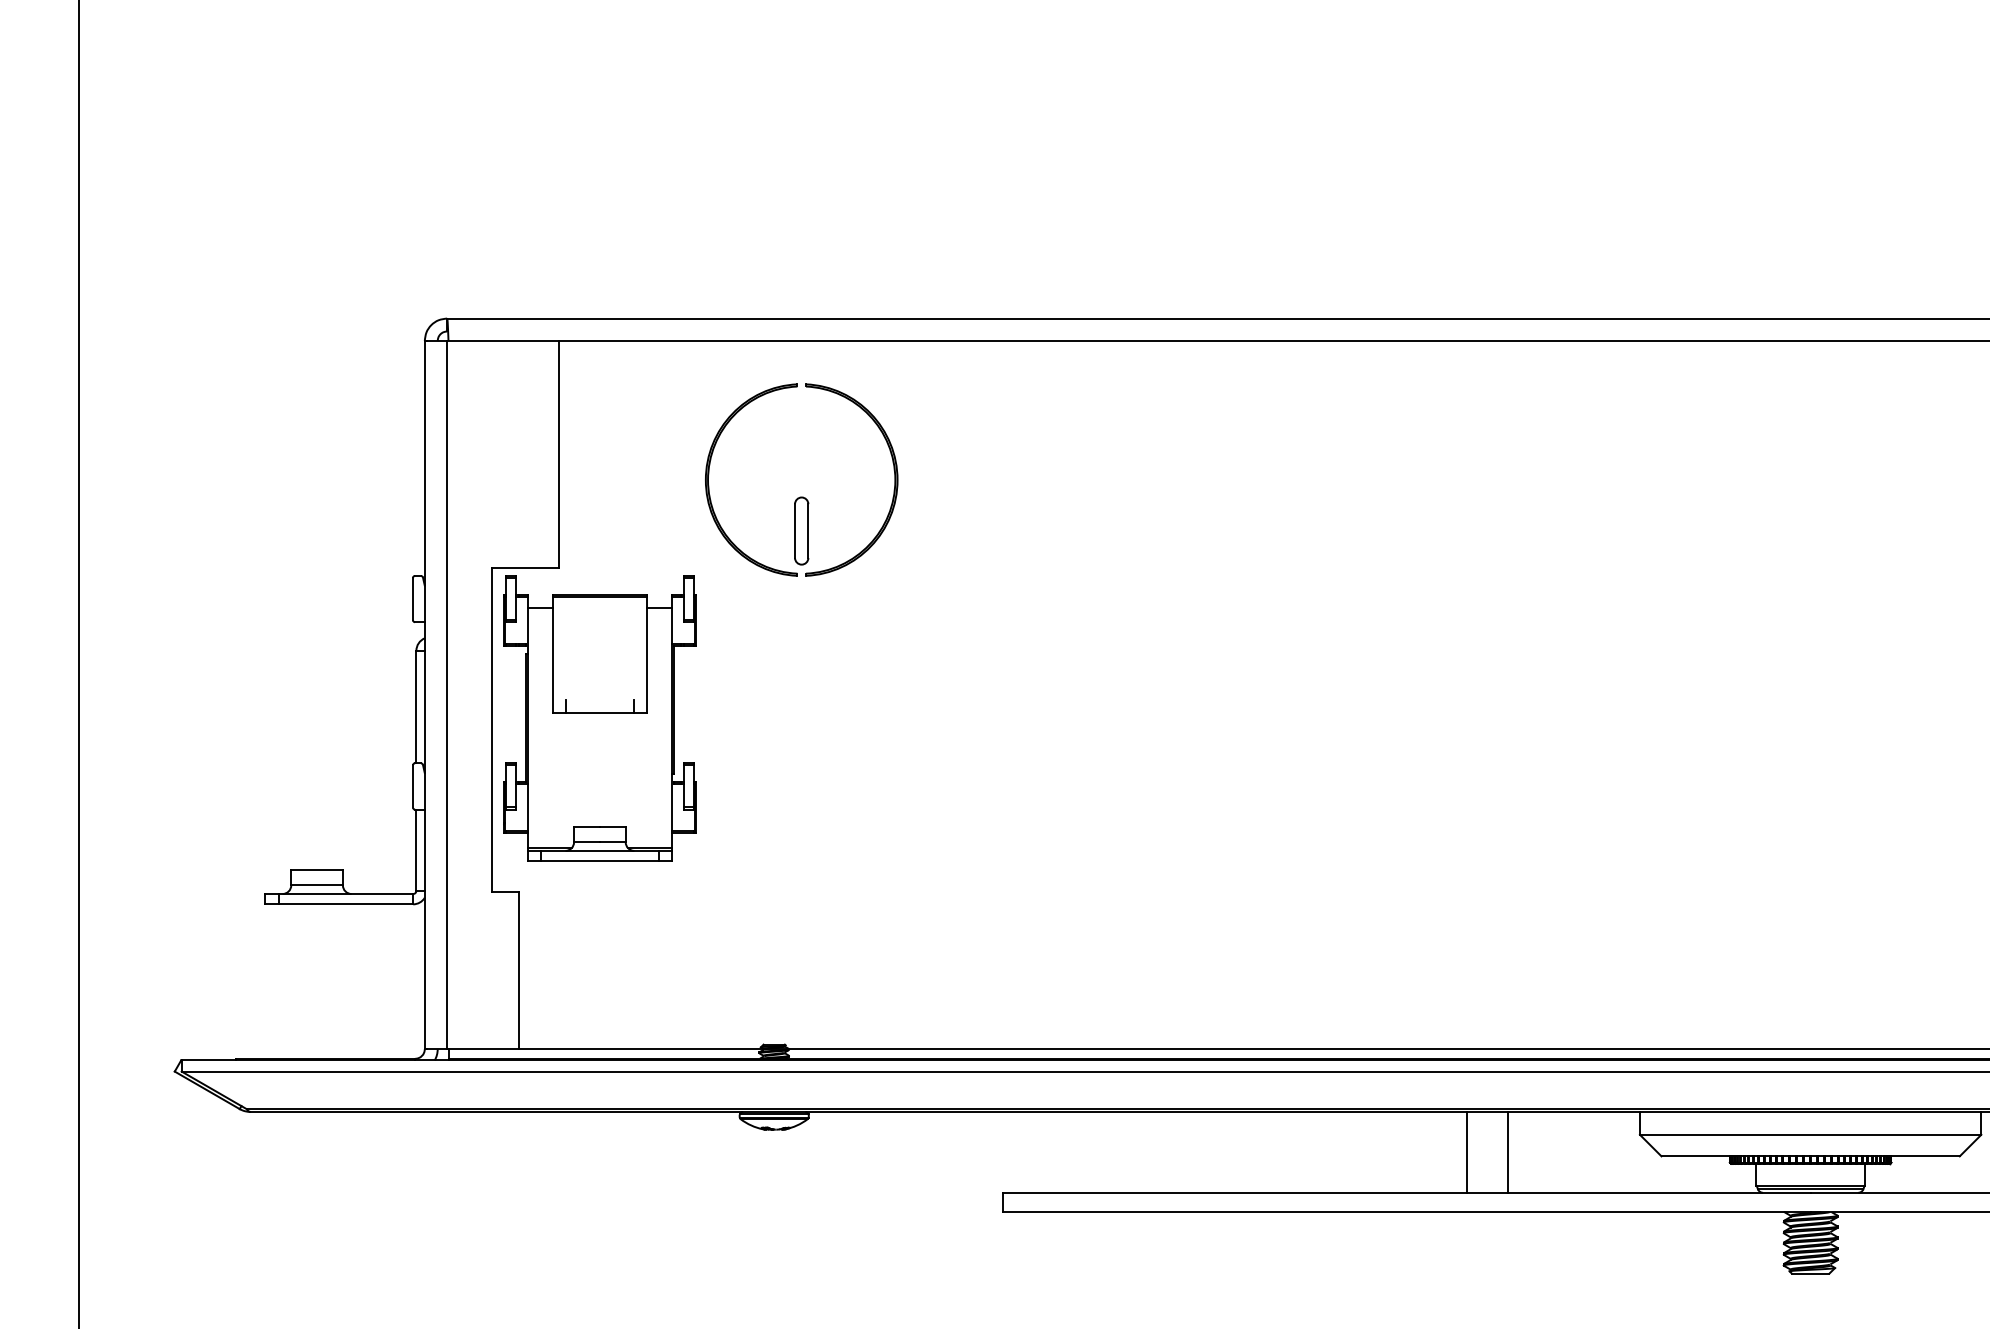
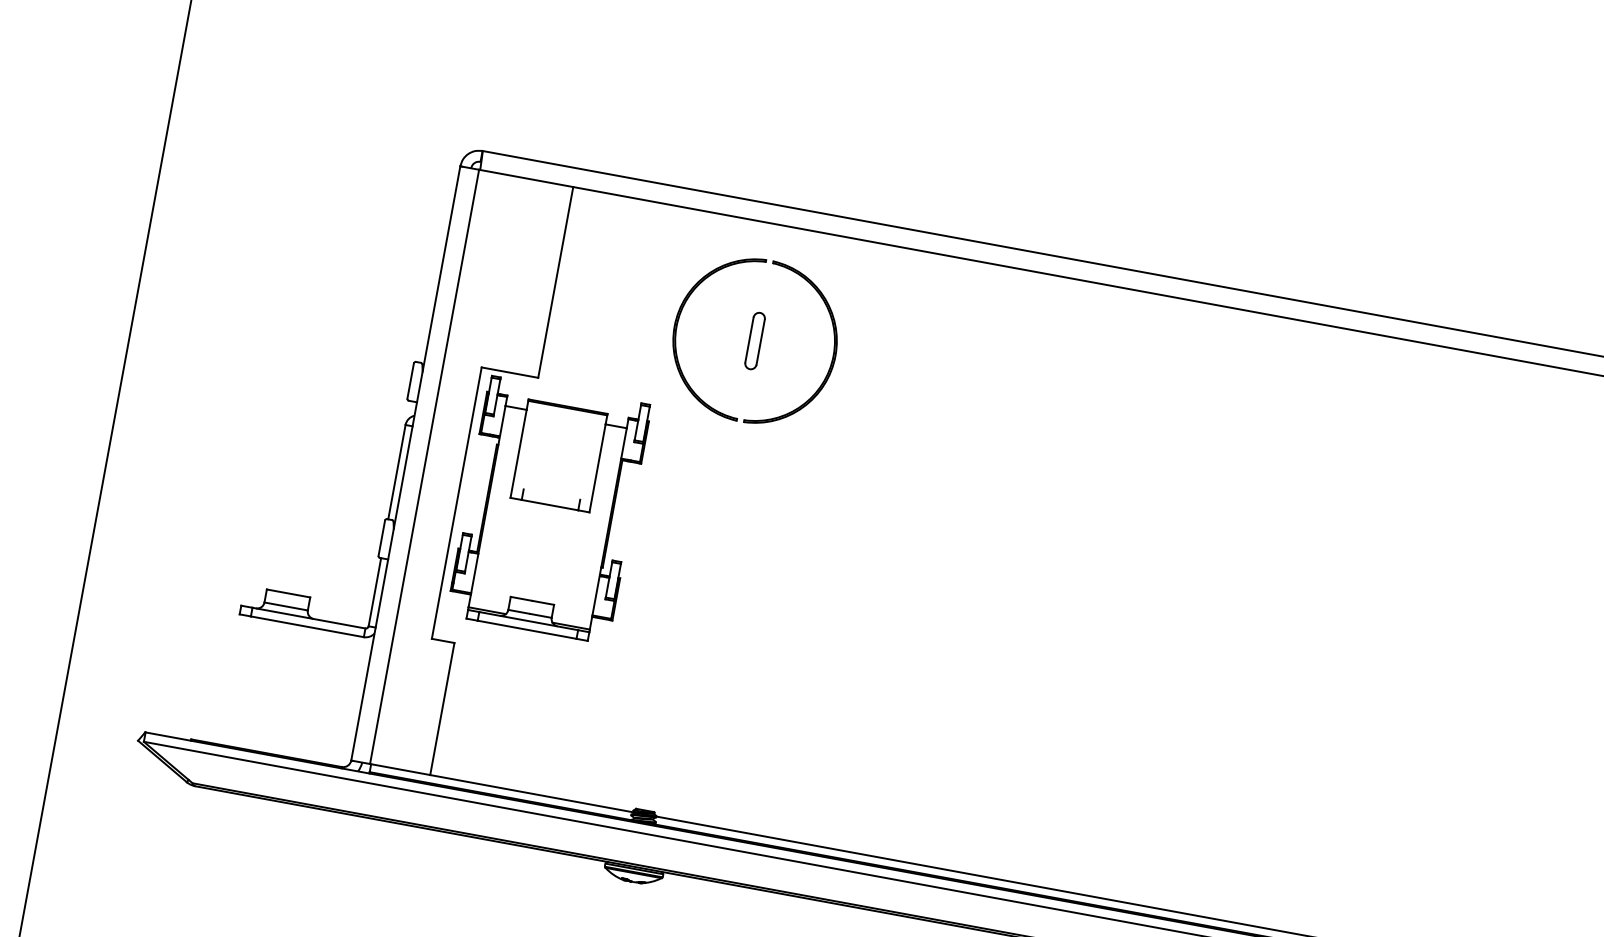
part: (801, 530) -> (755, 340), moved

